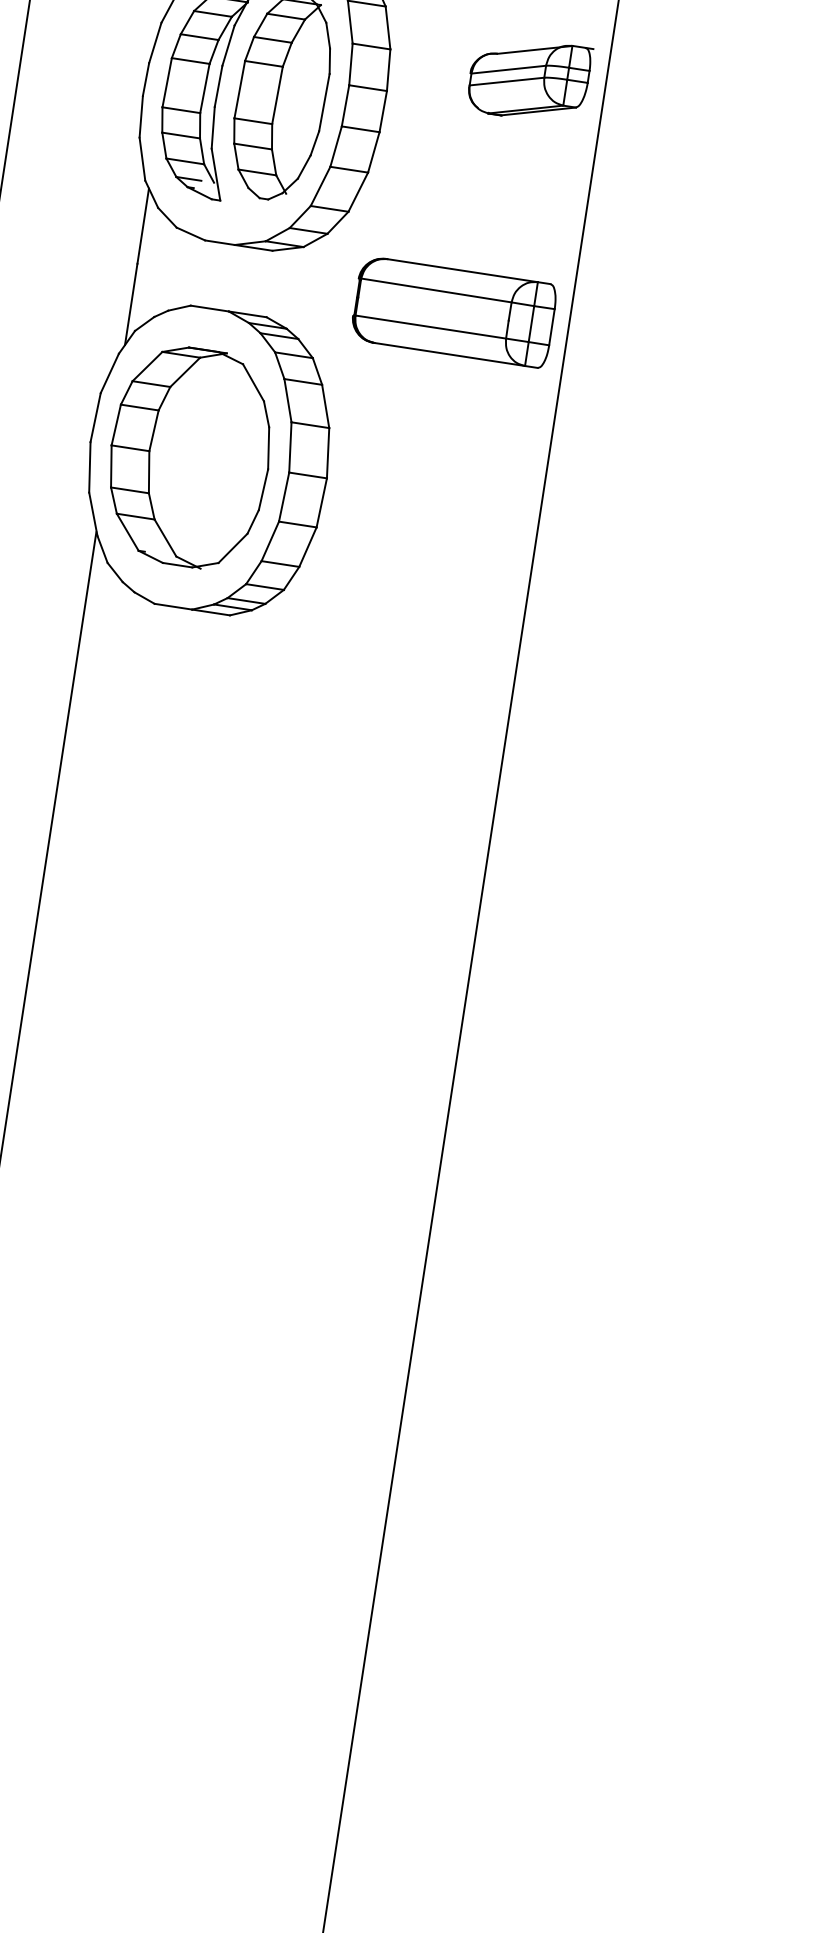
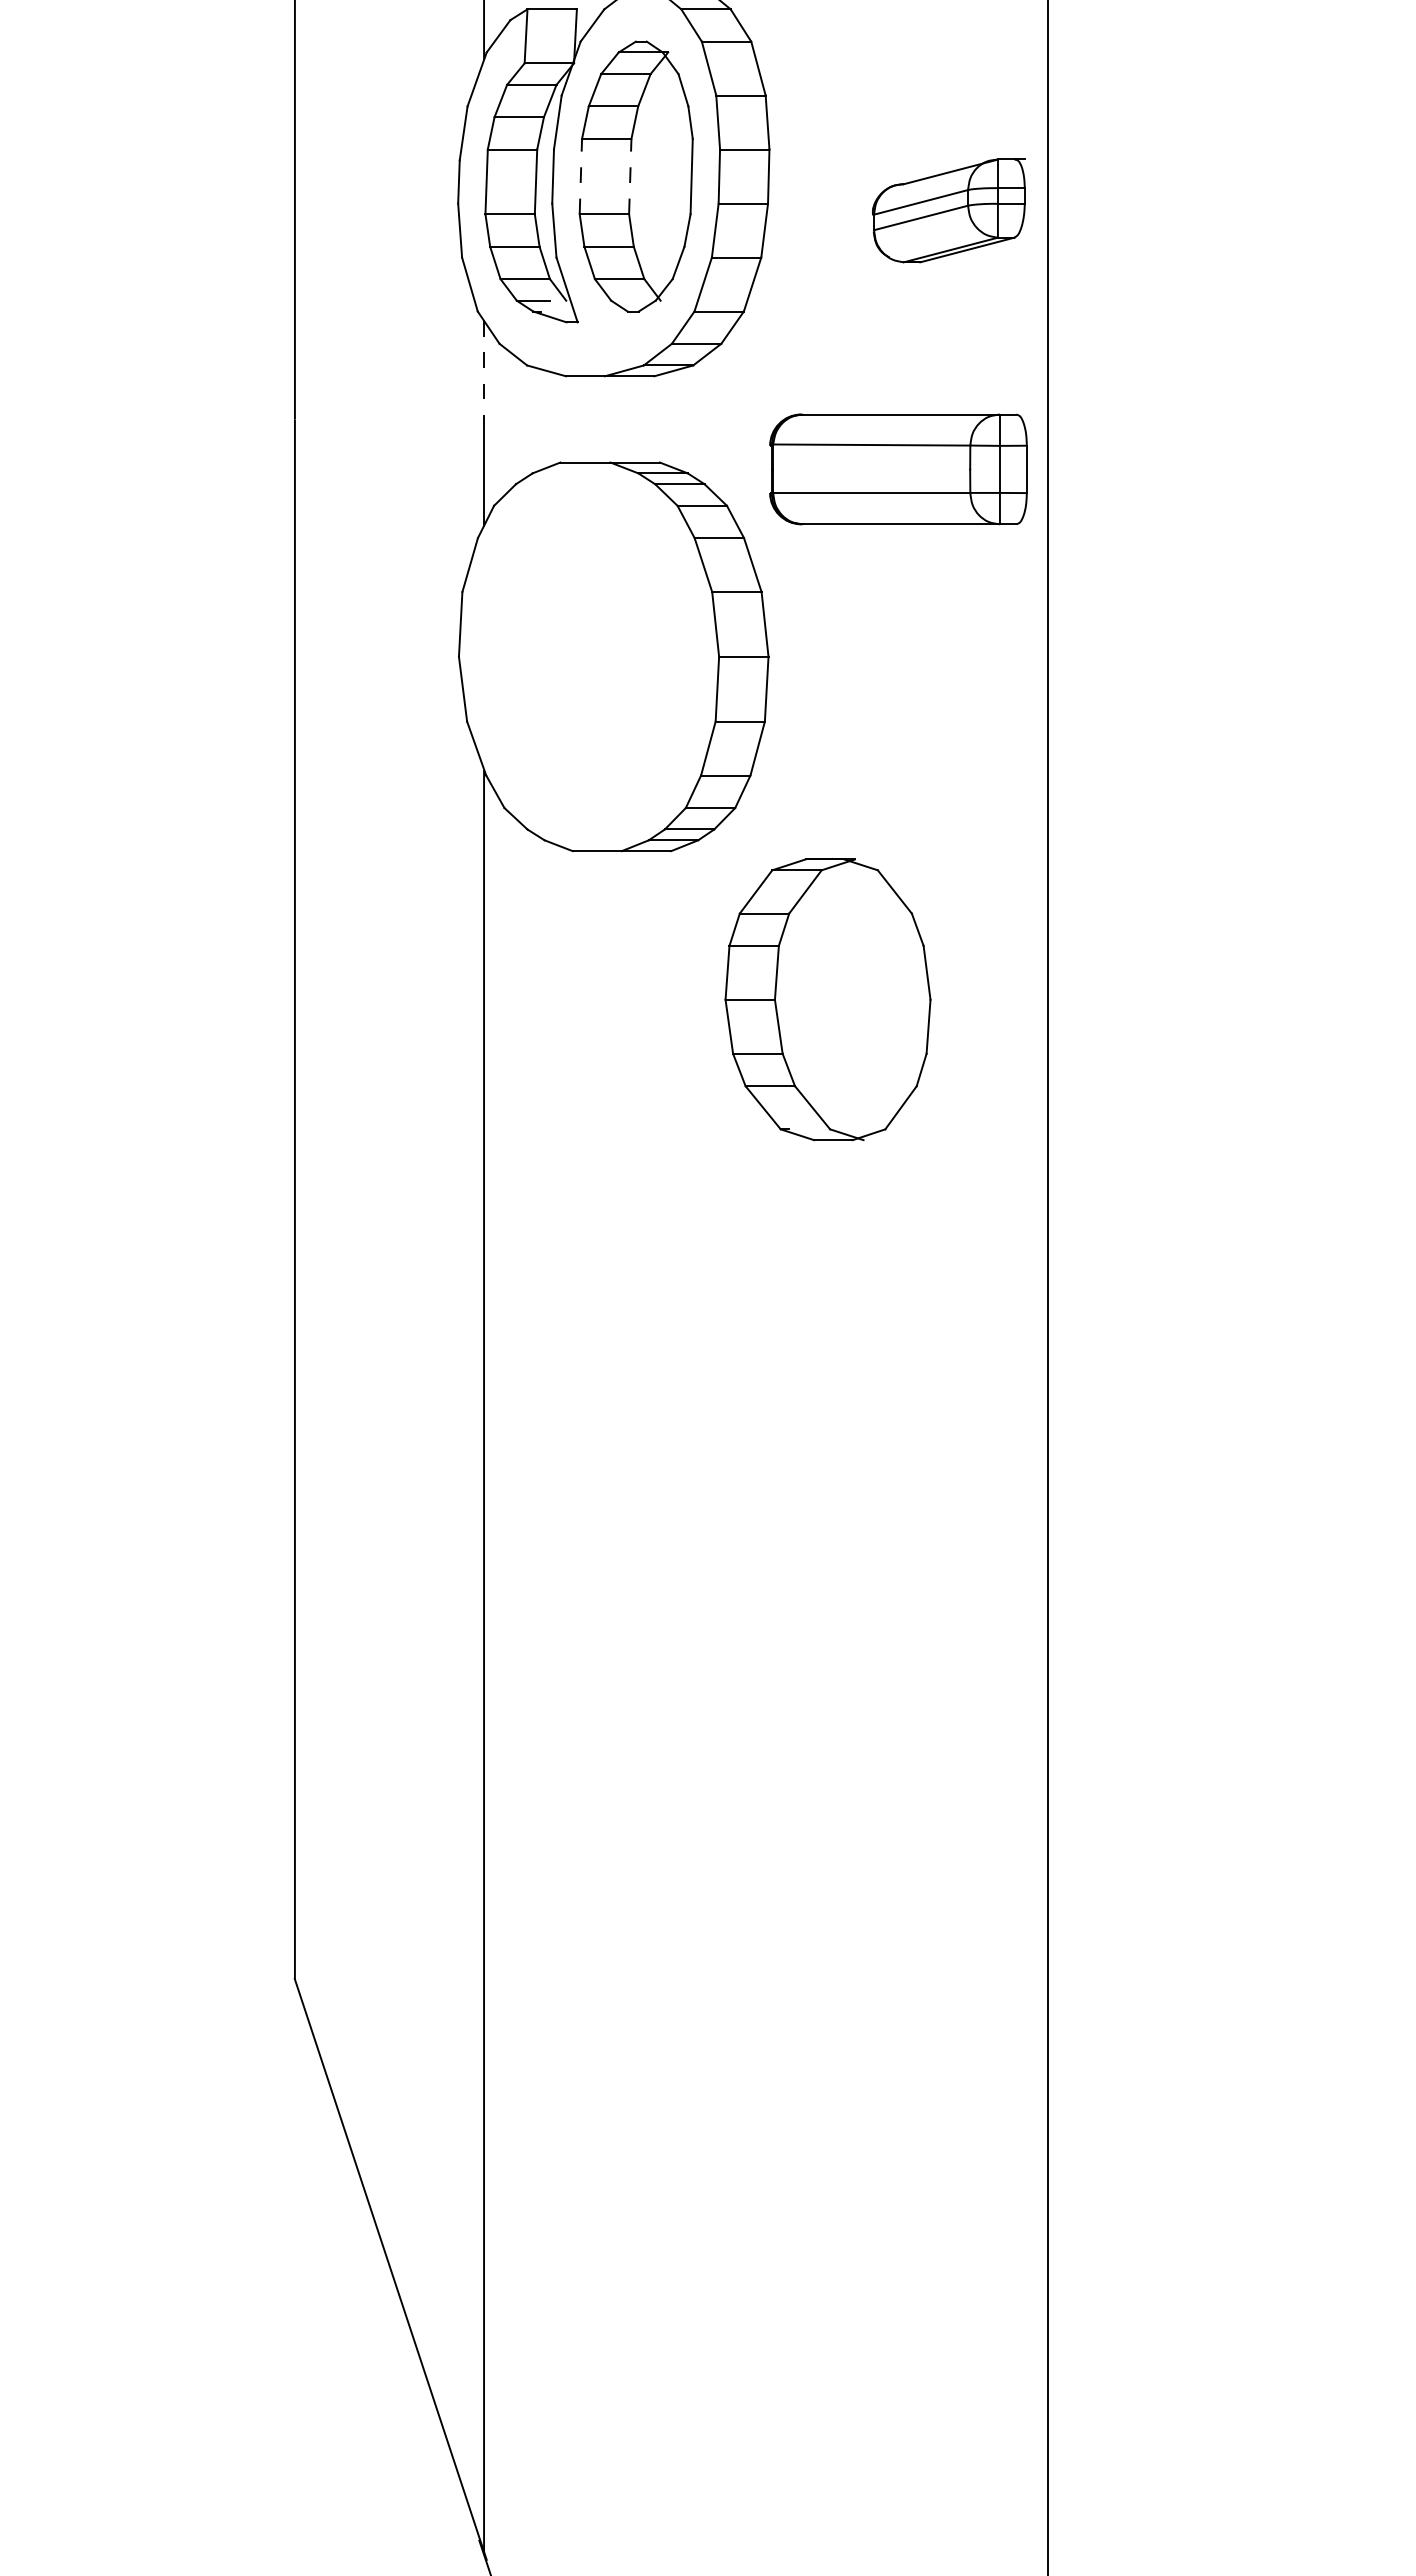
part: (528, 79) -> (948, 210), moved
line: (239, 89) -> (580, 176), solid -> dashed
line: (277, 95) -> (630, 176), solid -> dashed
line: (143, 226) -> (484, 370), solid -> dashed
part: (453, 312) -> (898, 469), moved
part: (189, 457) -> (827, 999), moved

